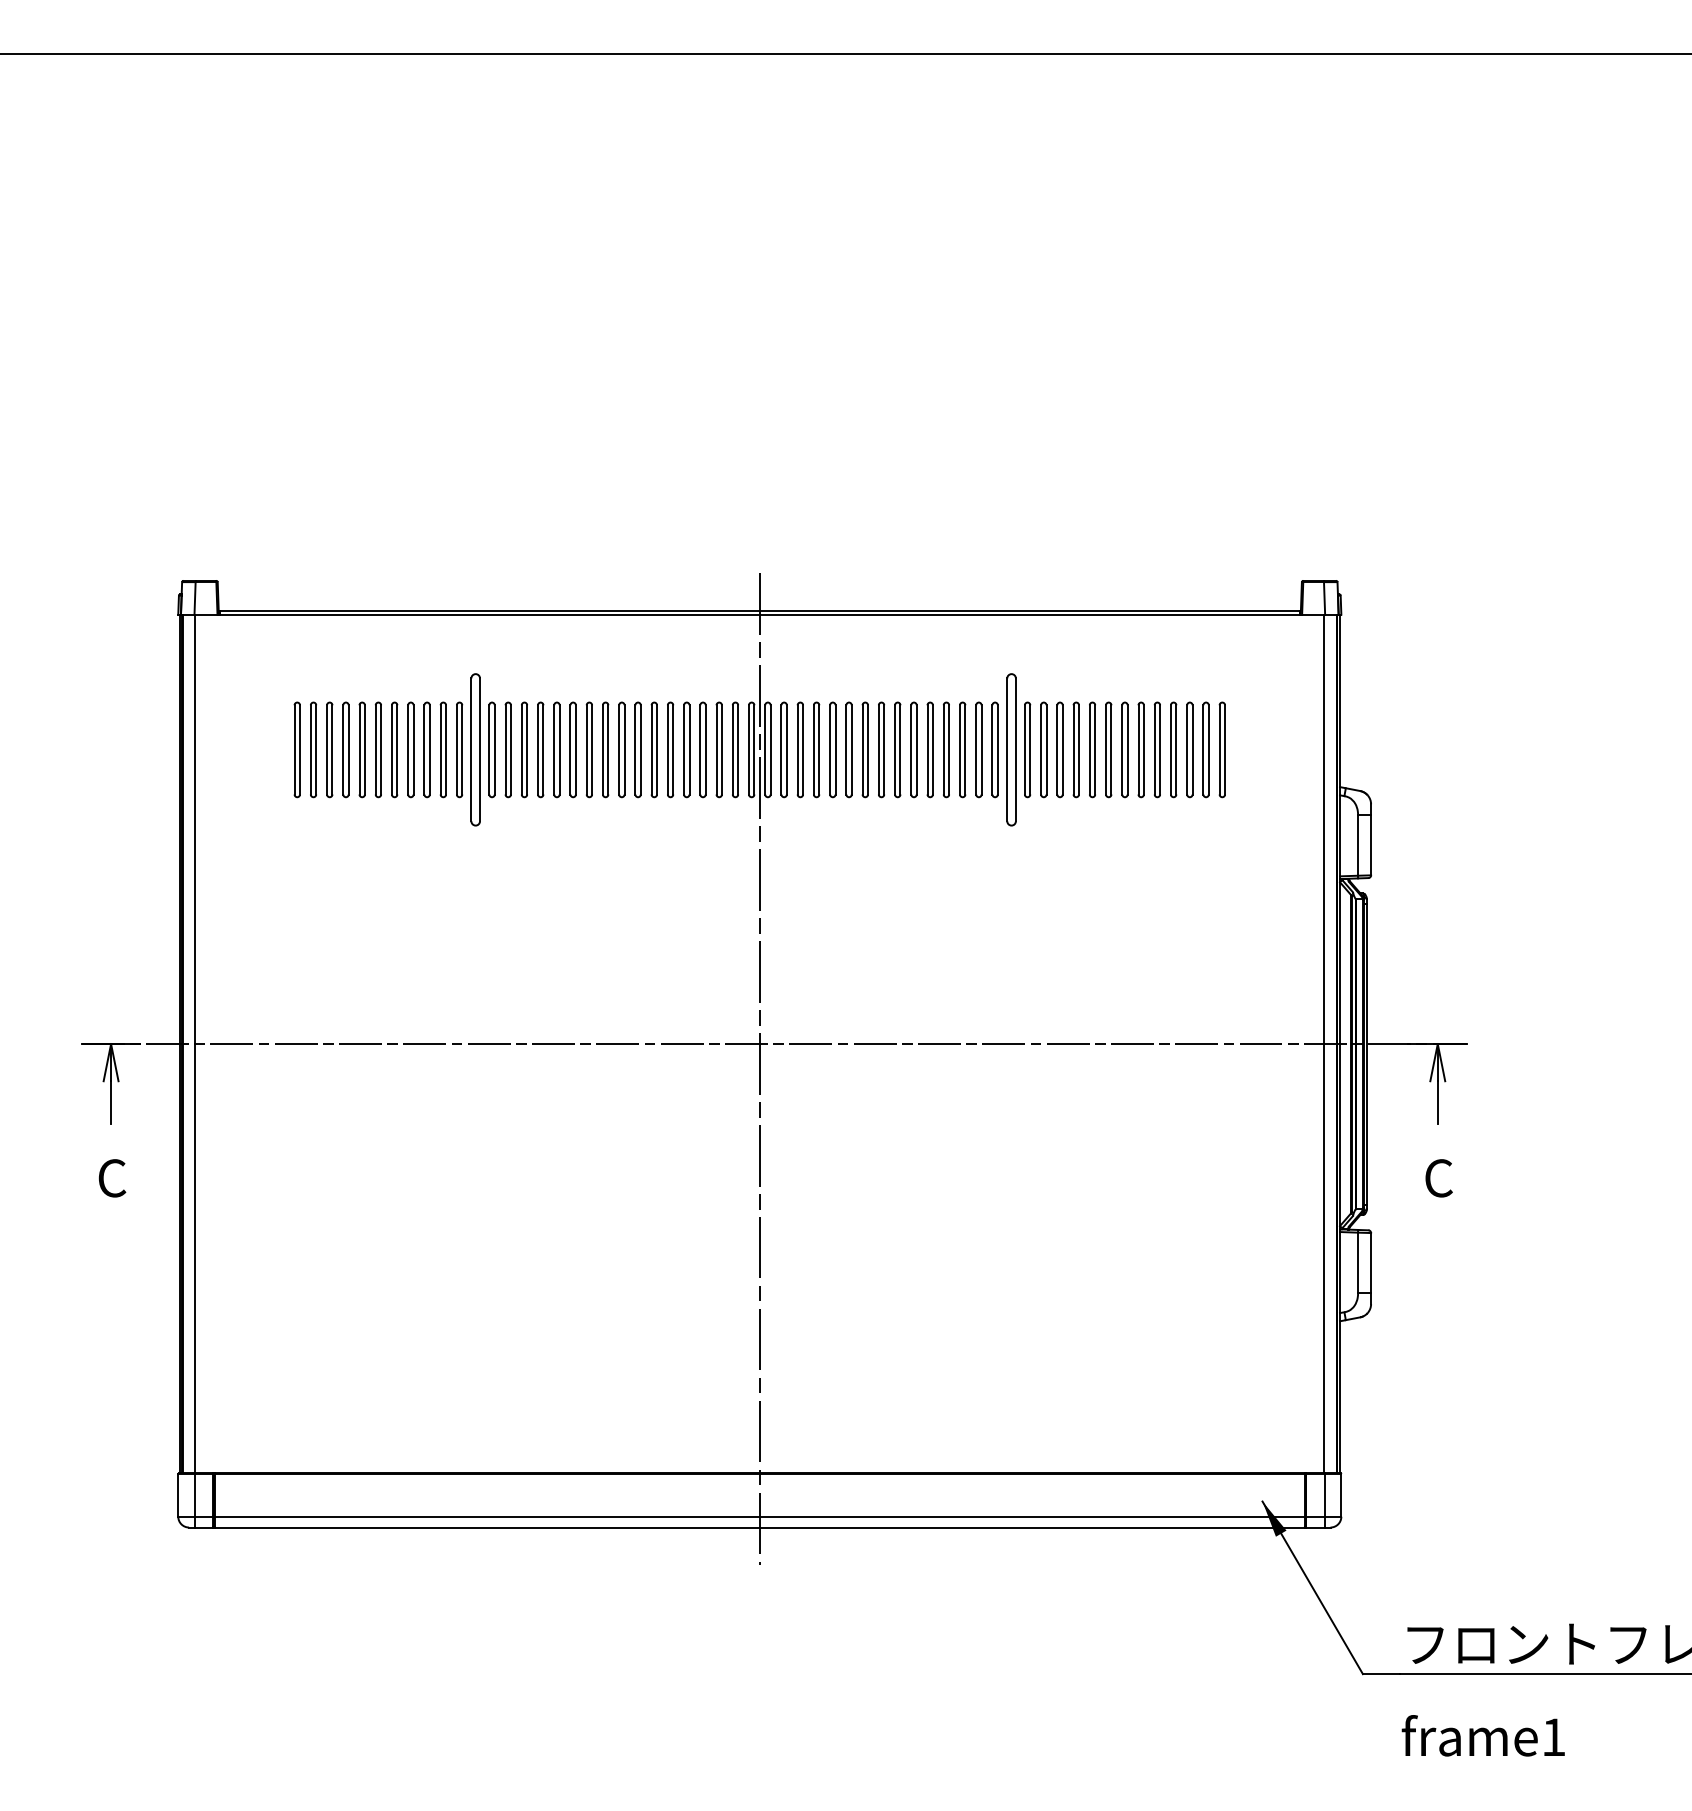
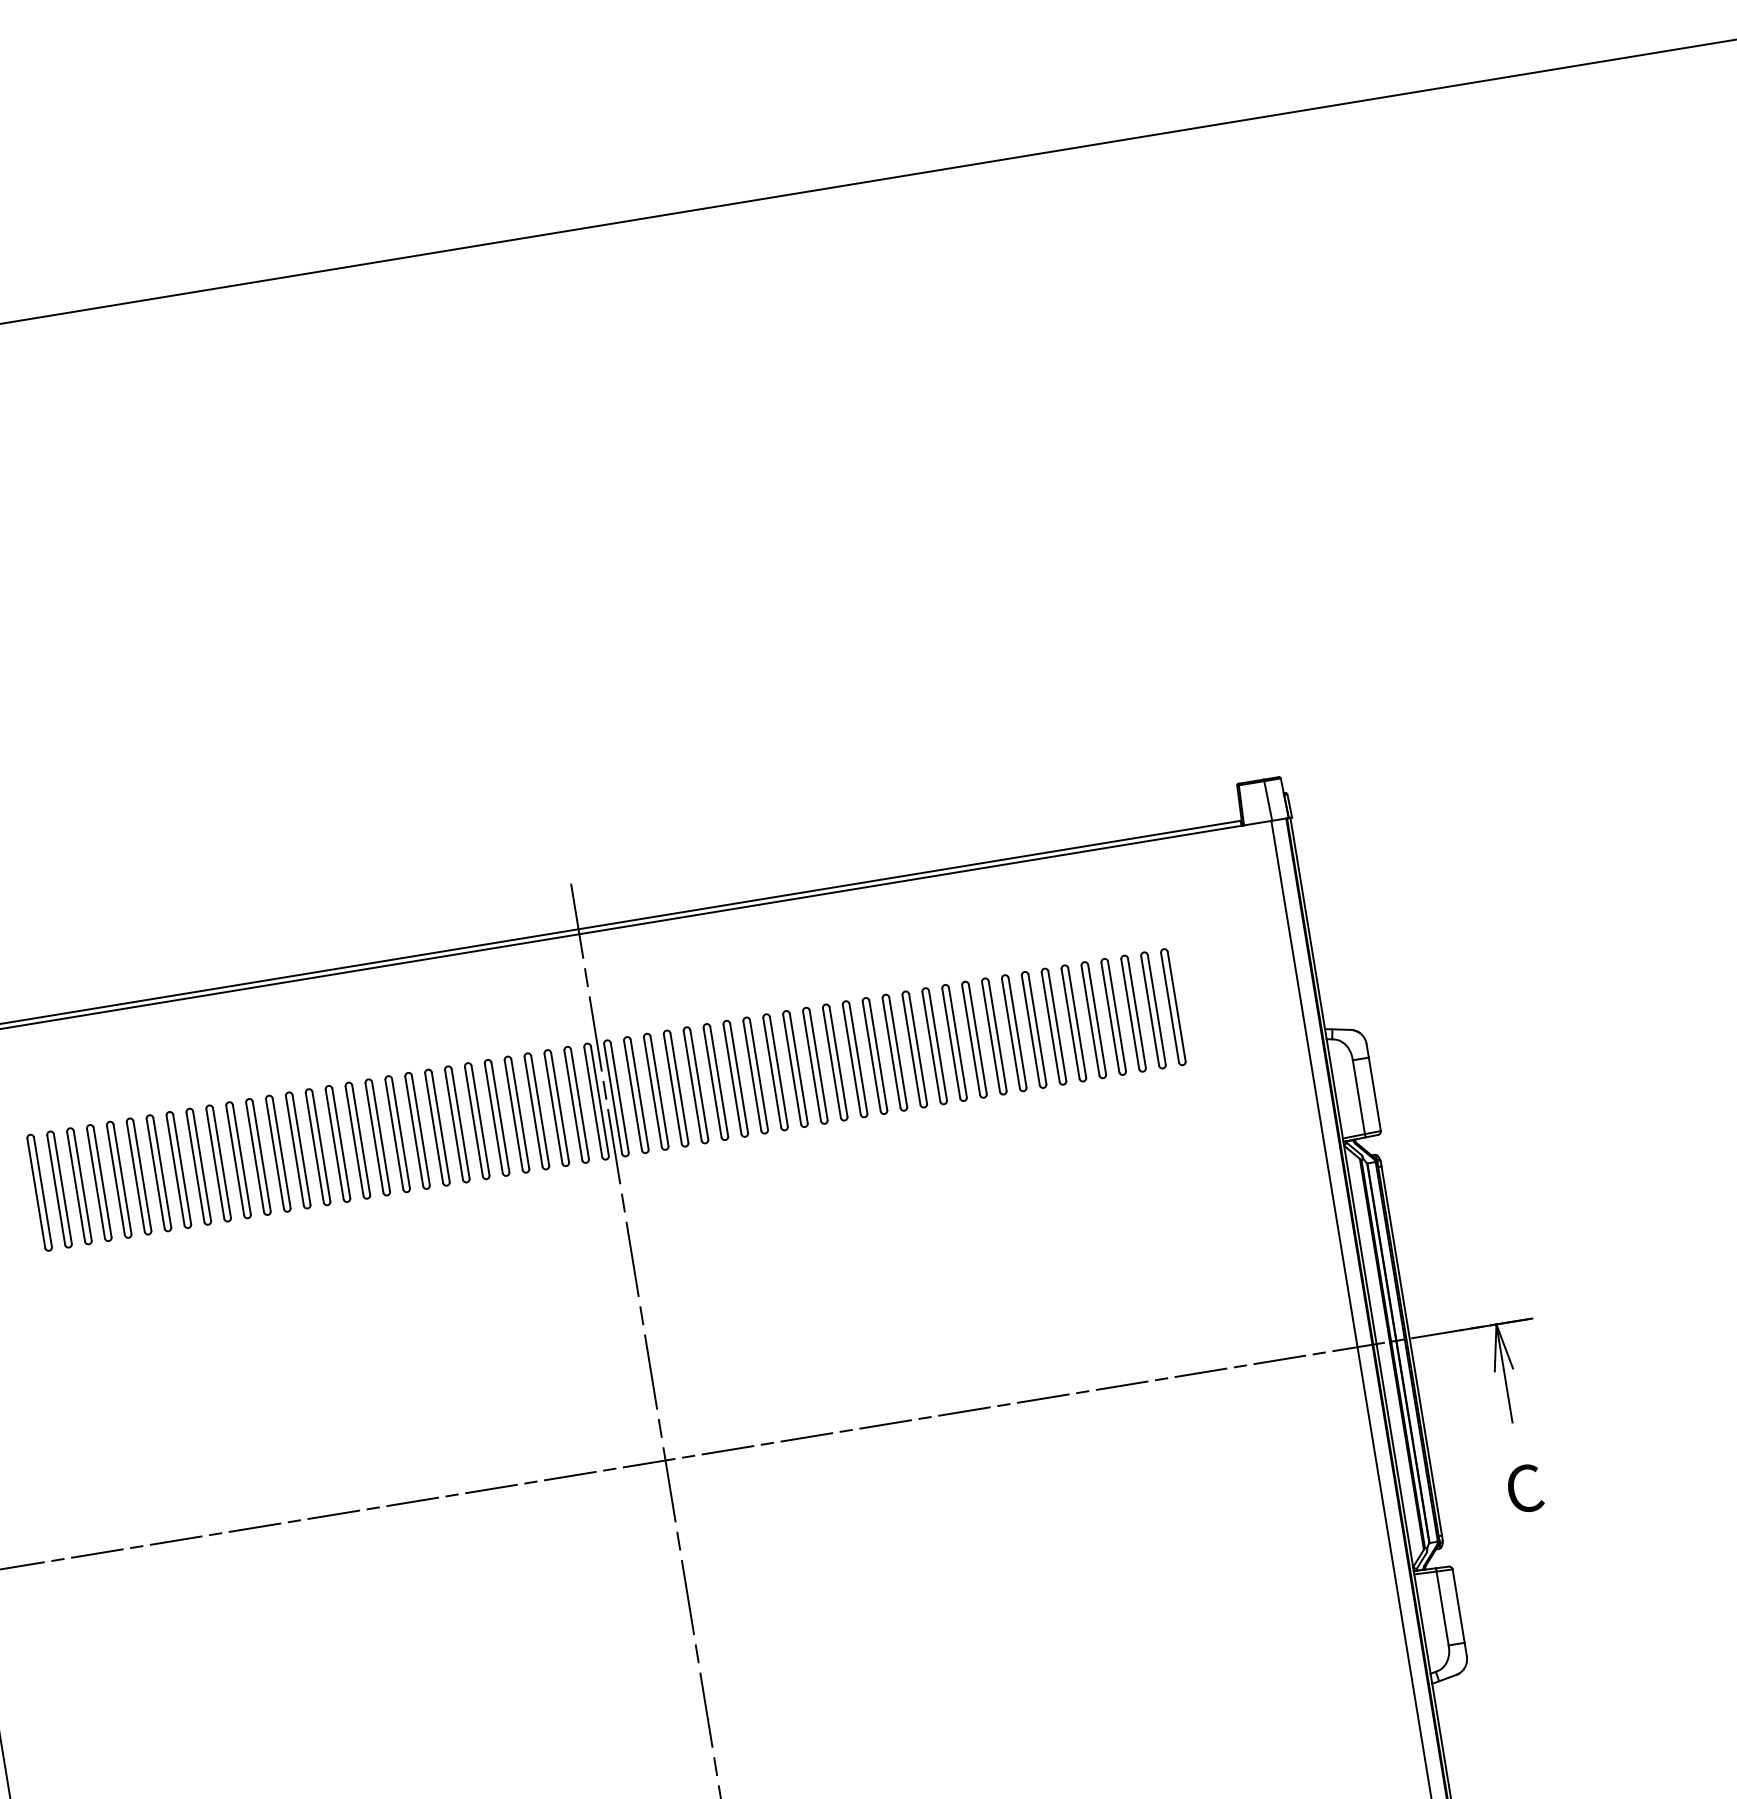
part: (475, 749) -> (257, 1156), size x0.62
part: (1010, 749) -> (913, 1049), size x0.62

